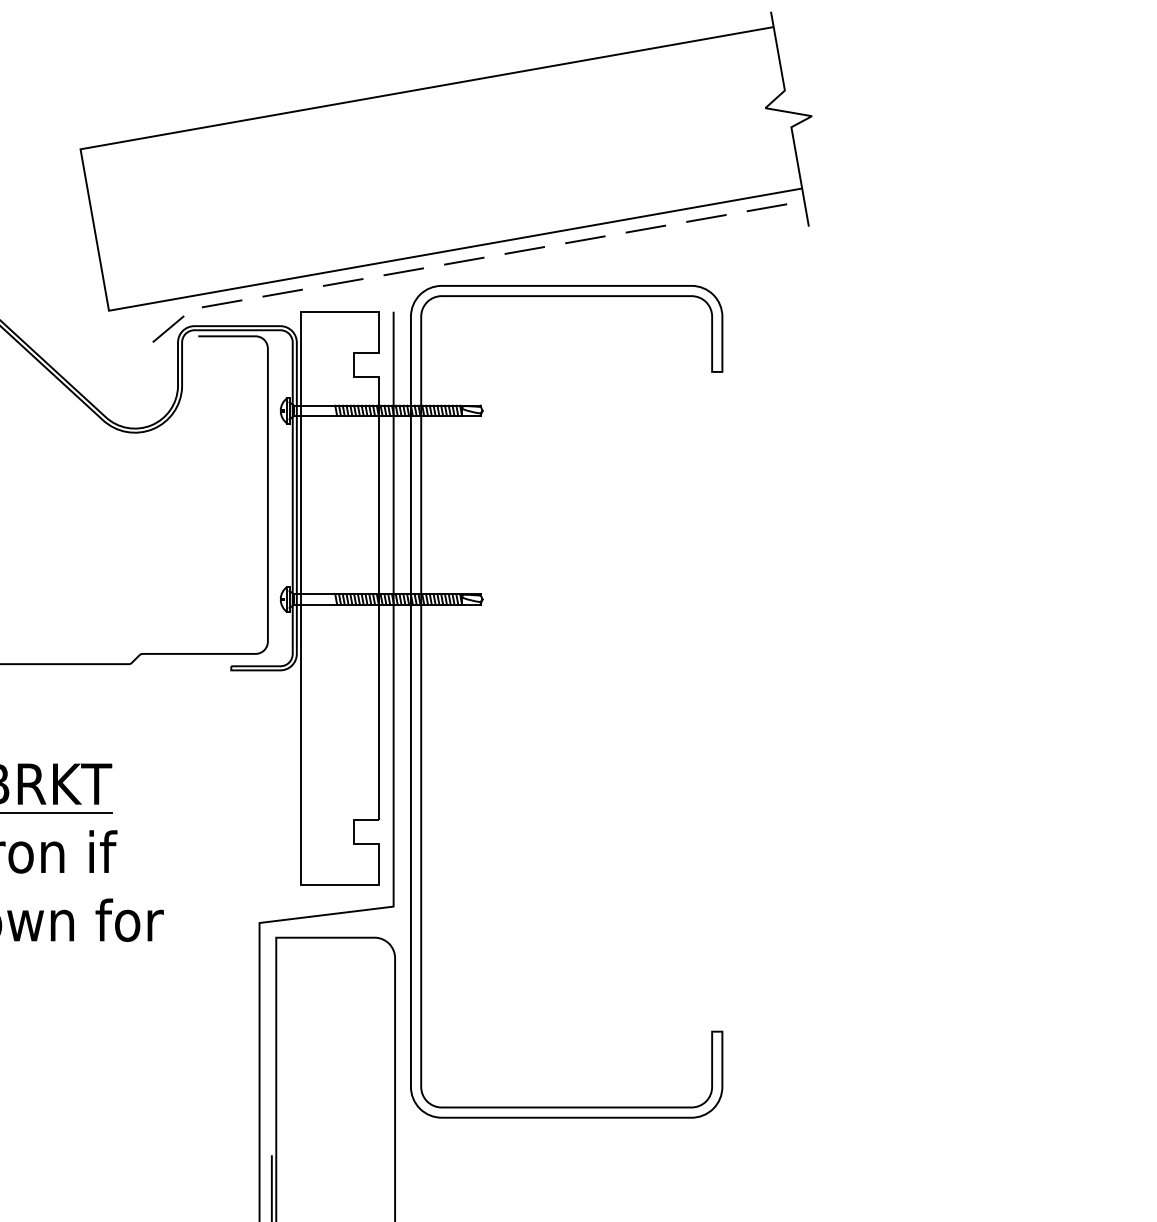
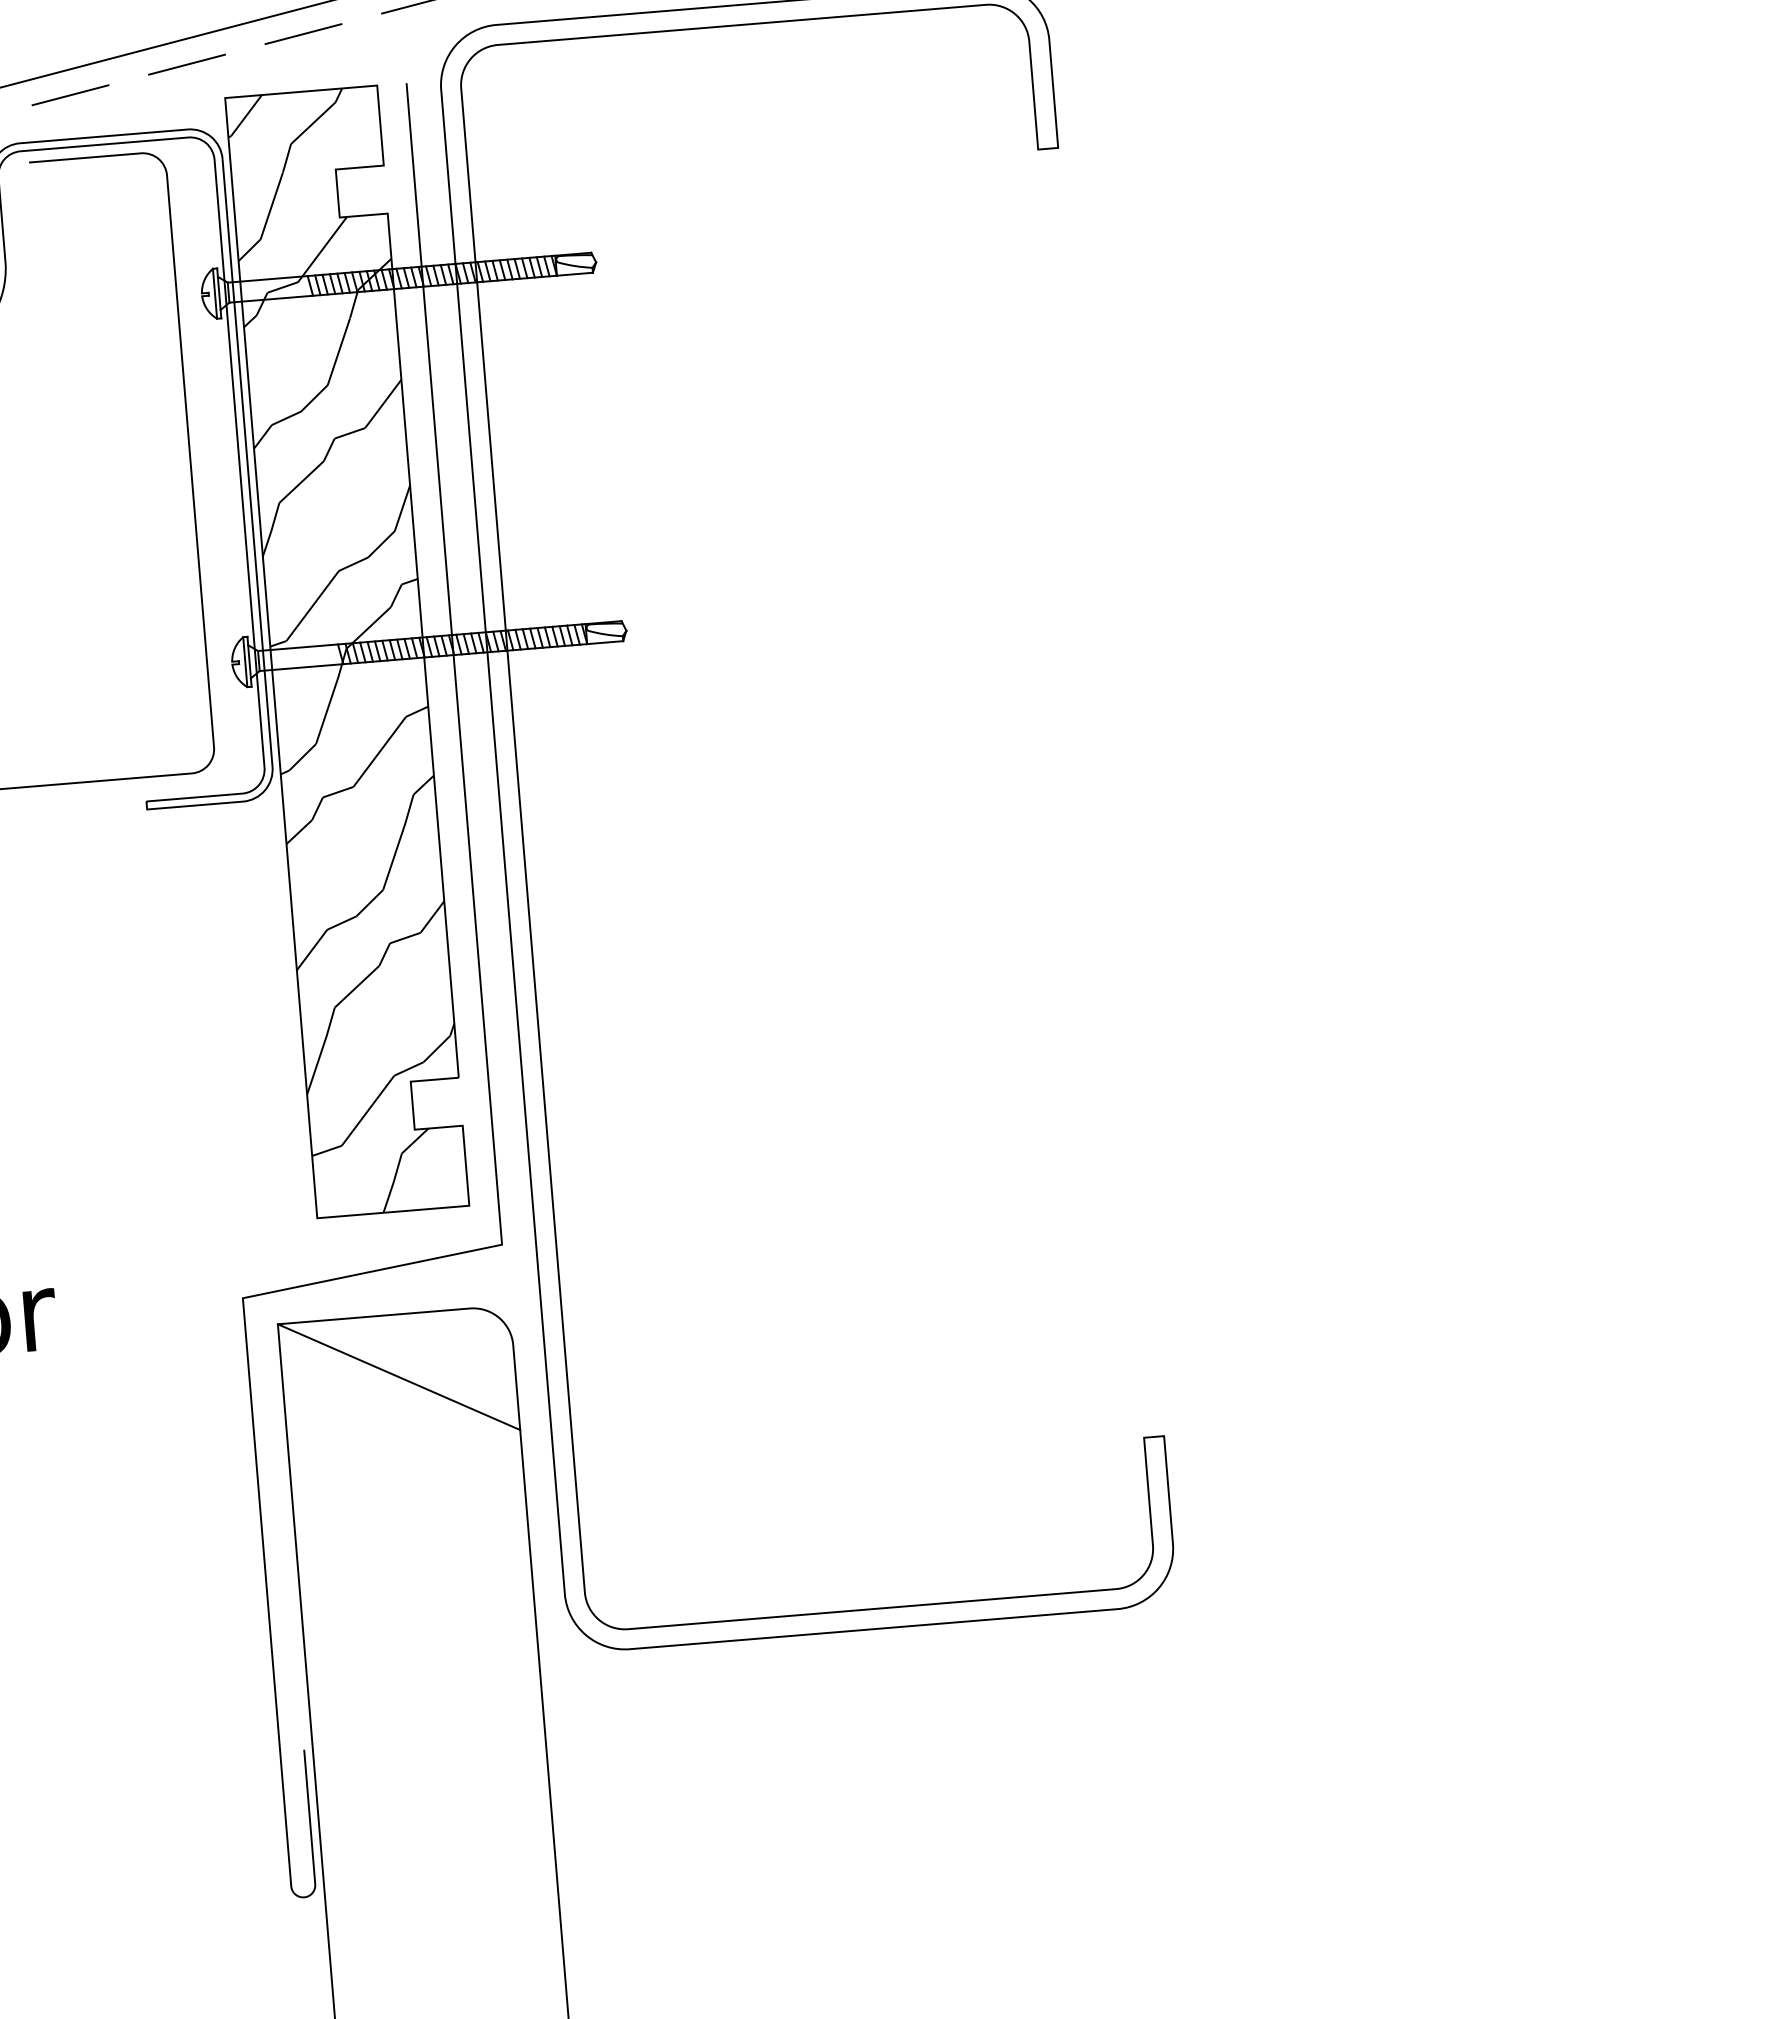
hatch: (339, 598) -> (346, 651), added
line: (335, 969) -> (398, 1376), added

